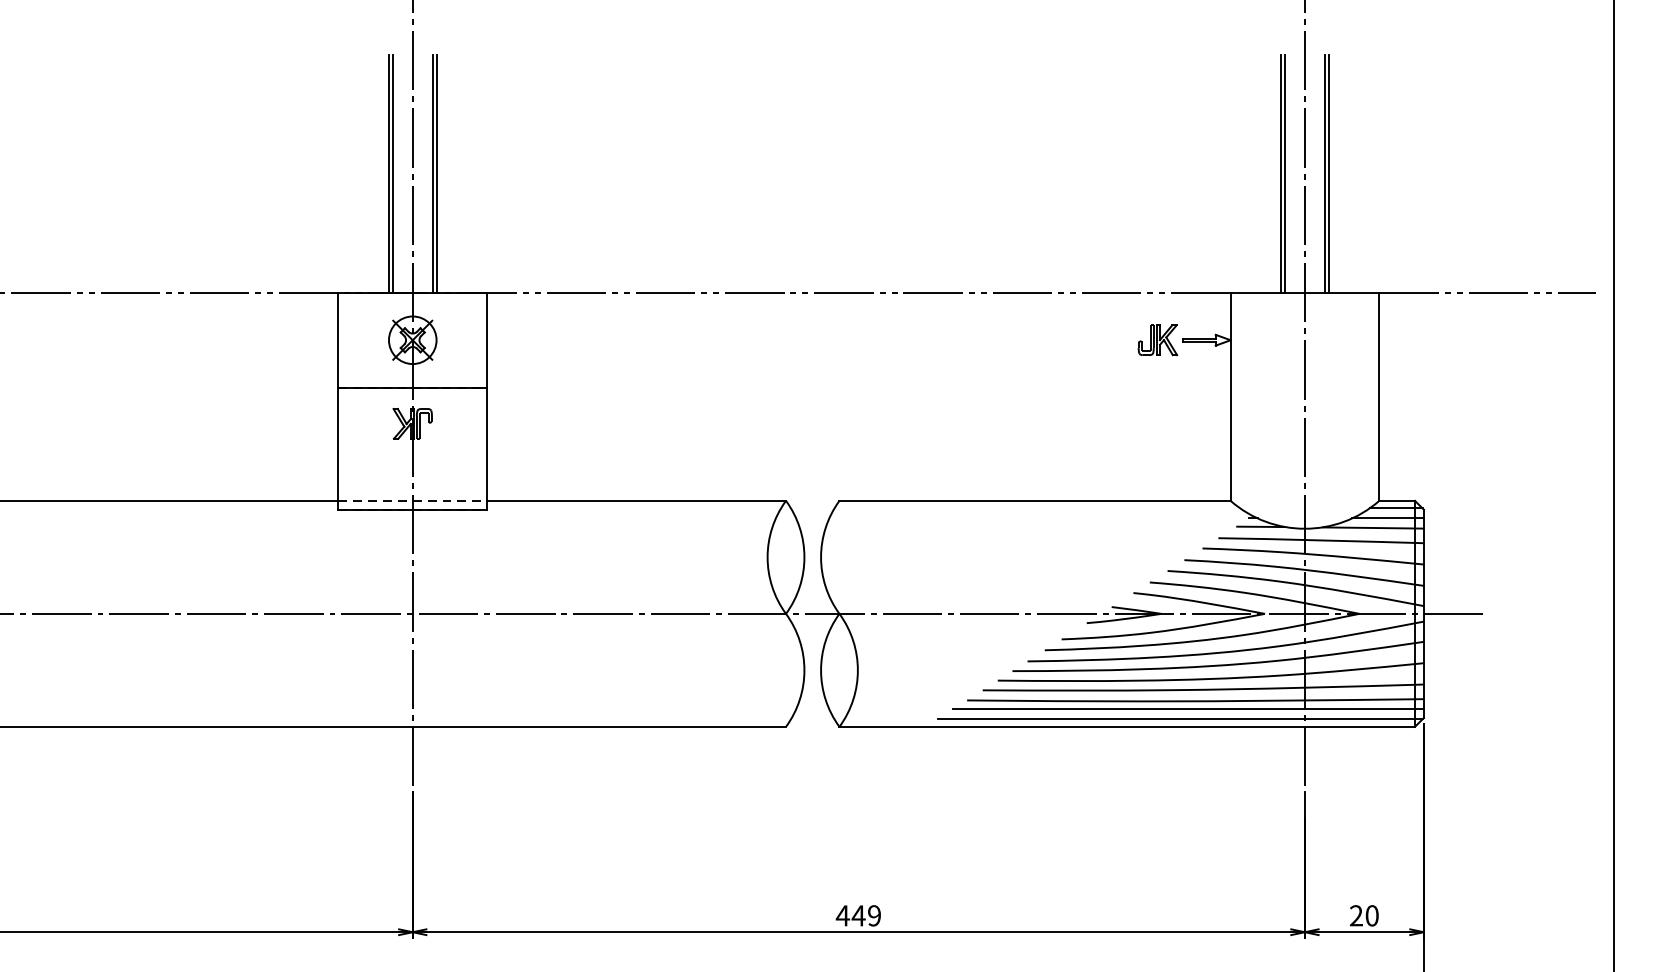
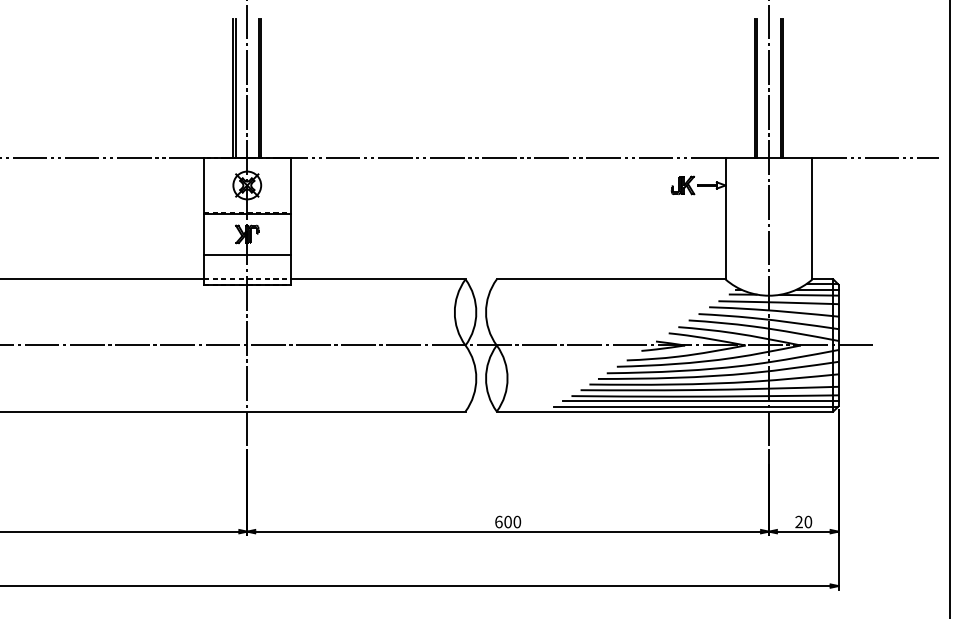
line: (411, 459) -> (246, 255), added
text: (857, 914) -> (507, 521), 449 -> 600

